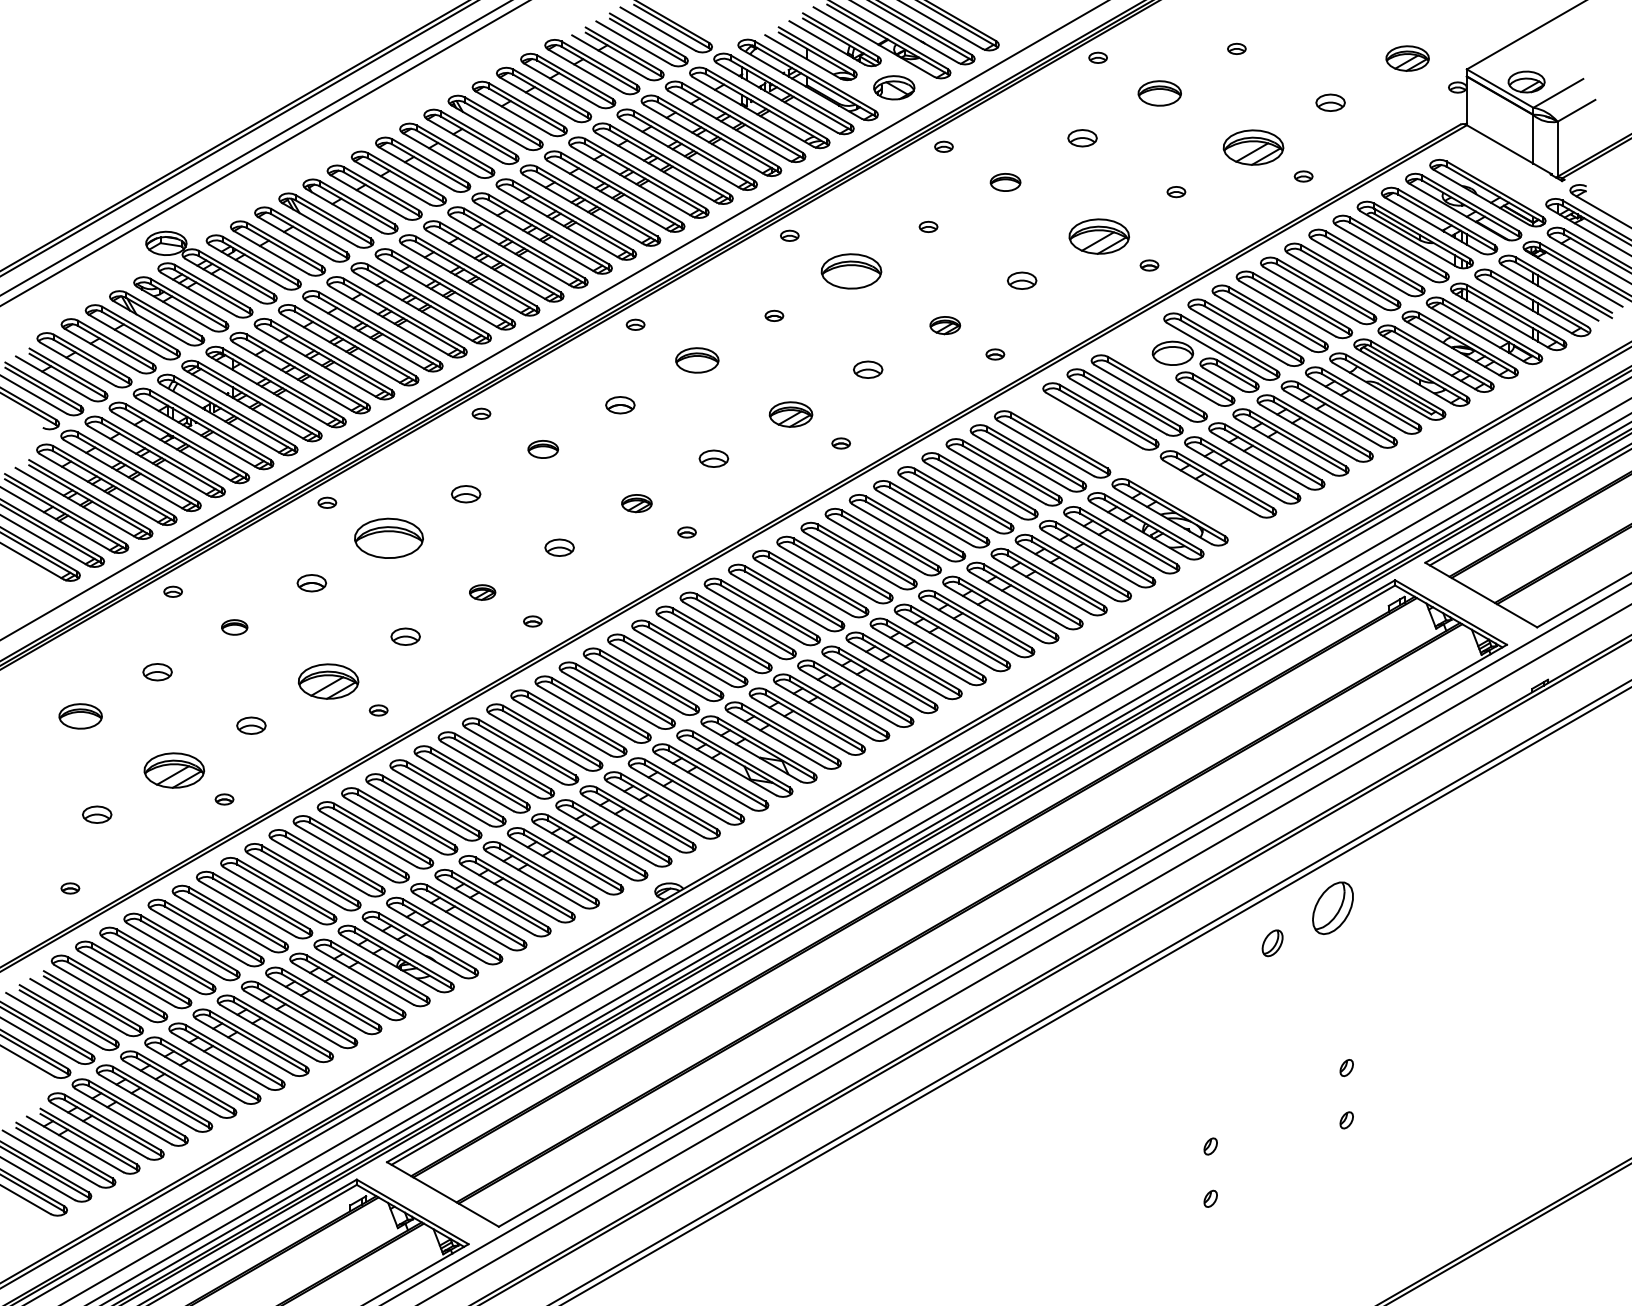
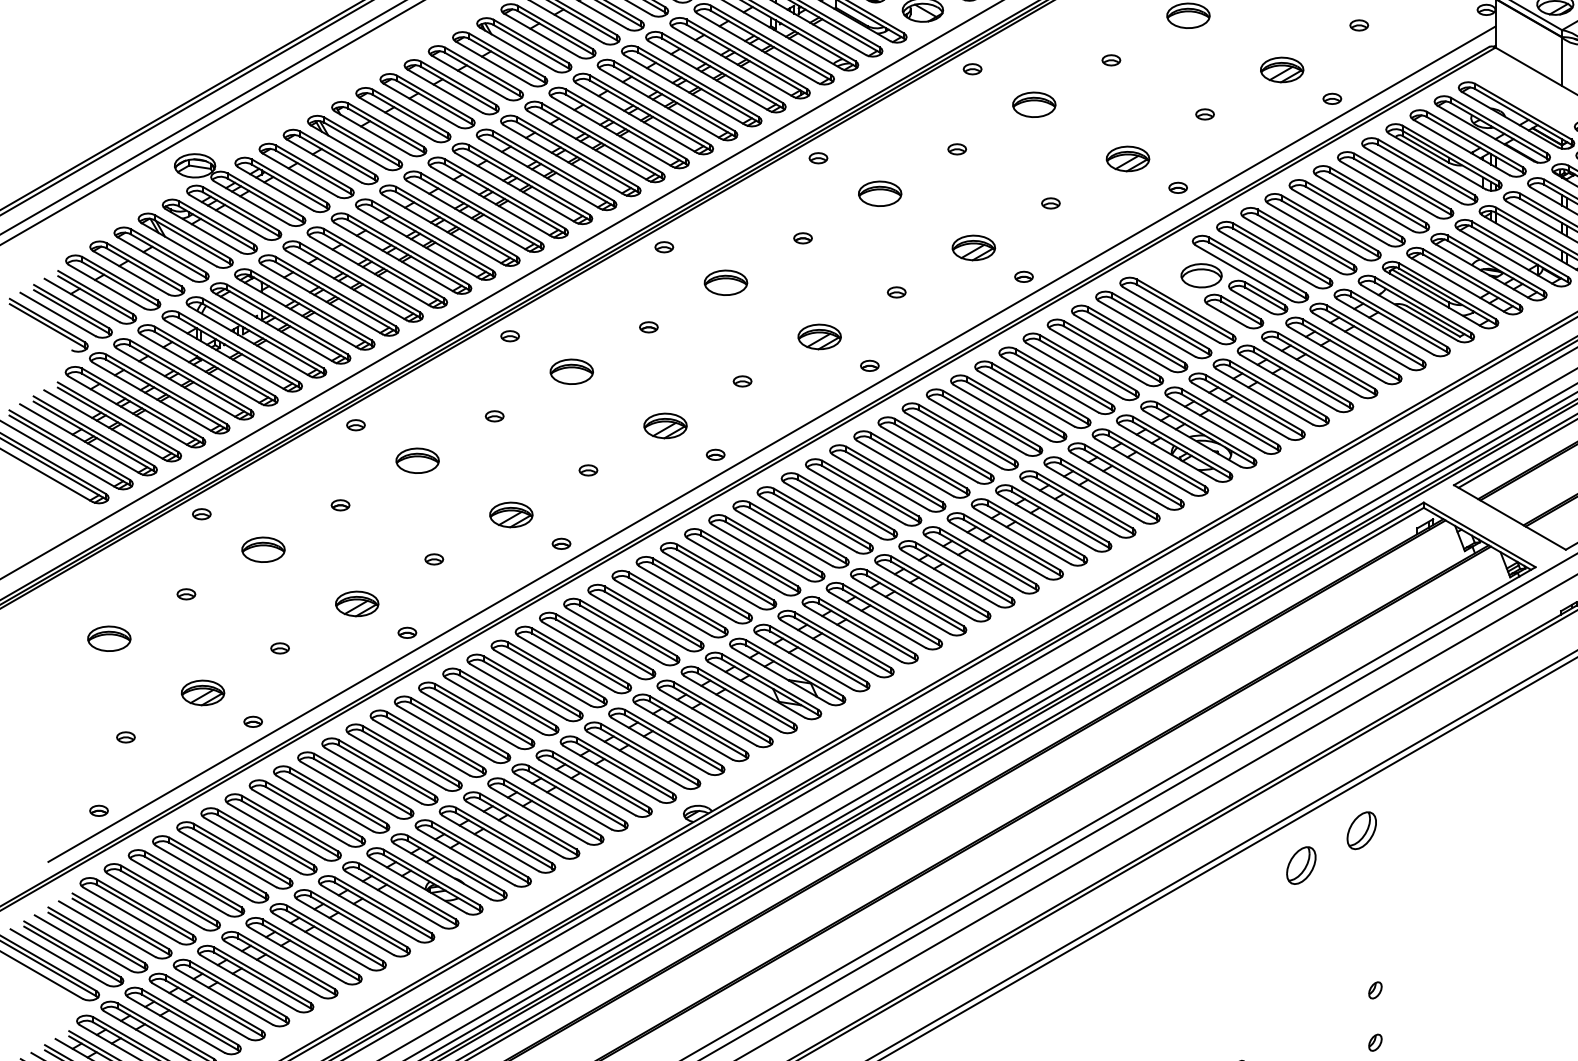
part: (1330, 103) -> (1359, 25), size x0.62
part: (1082, 137) -> (1111, 59), size x0.62
part: (1253, 147) -> (1282, 69), size x0.71
part: (1005, 182) -> (1034, 104), size x1.43
part: (1099, 236) -> (1128, 158), size x0.71
part: (851, 271) -> (880, 193), size x0.71
part: (1022, 281) -> (1051, 203), size x0.62
part: (945, 325) -> (974, 247), size x1.43
part: (867, 370) -> (896, 292), size x0.62
part: (619, 404) -> (648, 326), size x0.62
part: (543, 449) -> (572, 371), size x1.43
part: (713, 459) -> (742, 381), size x0.62
part: (1135, 464) -> (1164, 386), added
part: (465, 493) -> (494, 415), size x0.62
part: (636, 503) -> (665, 425), size x1.43
line: (742, 521) -> (771, 443), added
part: (388, 538) -> (417, 460), size x0.62
part: (559, 548) -> (588, 470), size x0.62
part: (311, 582) -> (340, 504), size x0.62
part: (482, 592) -> (511, 514), size x1.67
part: (234, 627) -> (263, 549), size x1.67
part: (405, 637) -> (434, 559), size x0.62
part: (157, 671) -> (186, 593), size x0.62
part: (328, 681) -> (357, 603), size x0.71
part: (251, 726) -> (280, 648), size x0.62
part: (174, 770) -> (203, 692), size x0.71
part: (97, 815) -> (126, 737), size x0.62
part: (1333, 908) -> (1362, 830), size x0.71
part: (1272, 943) -> (1301, 865), size x1.43

